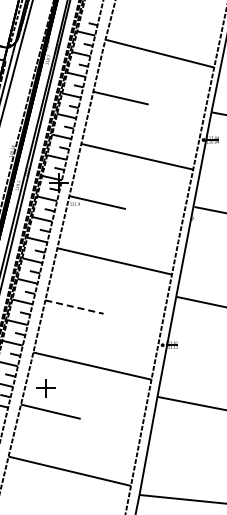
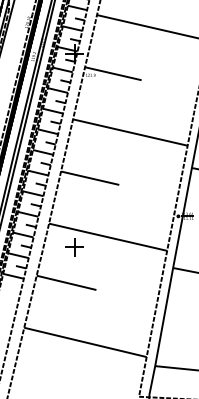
line: (74, 307) -> (90, 178), dashed -> solid
part: (45, 388) -> (74, 247), moved

